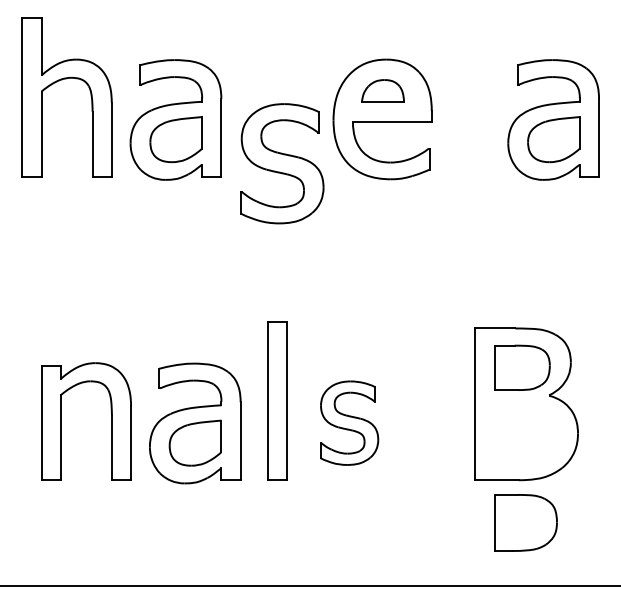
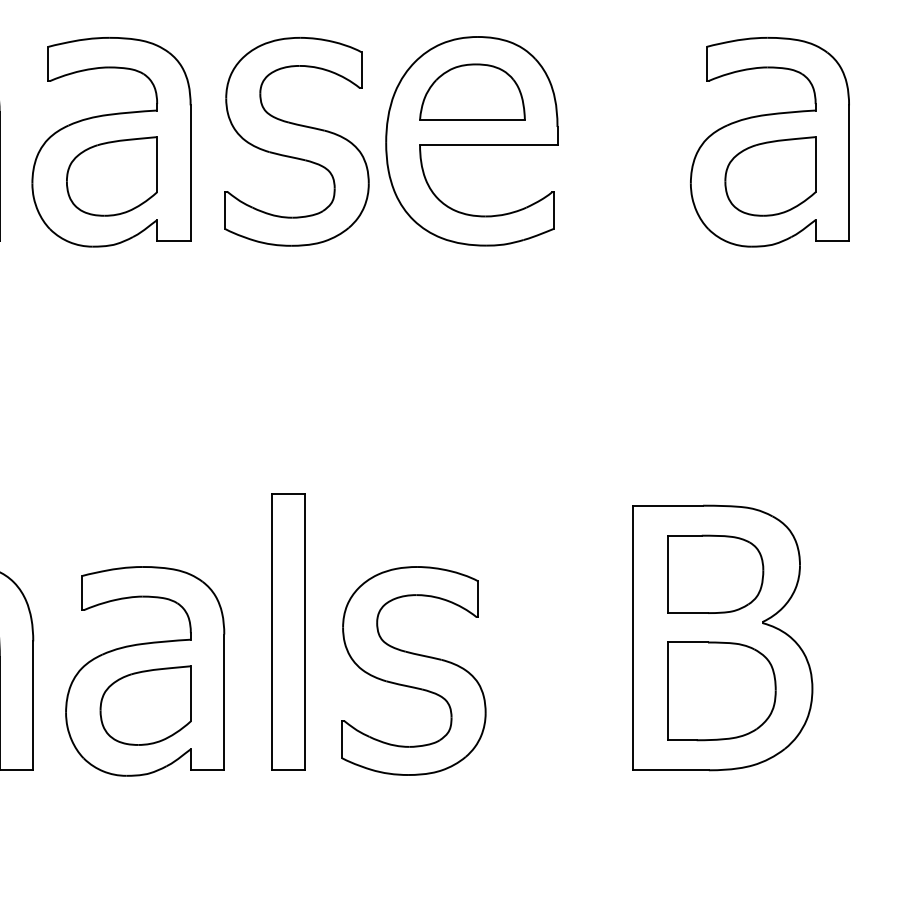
part: (382, 90) -> (471, 90), size x1.43
part: (282, 163) -> (297, 141), moved
part: (349, 422) -> (414, 669), size x1.43
part: (525, 522) -> (720, 690), moved

